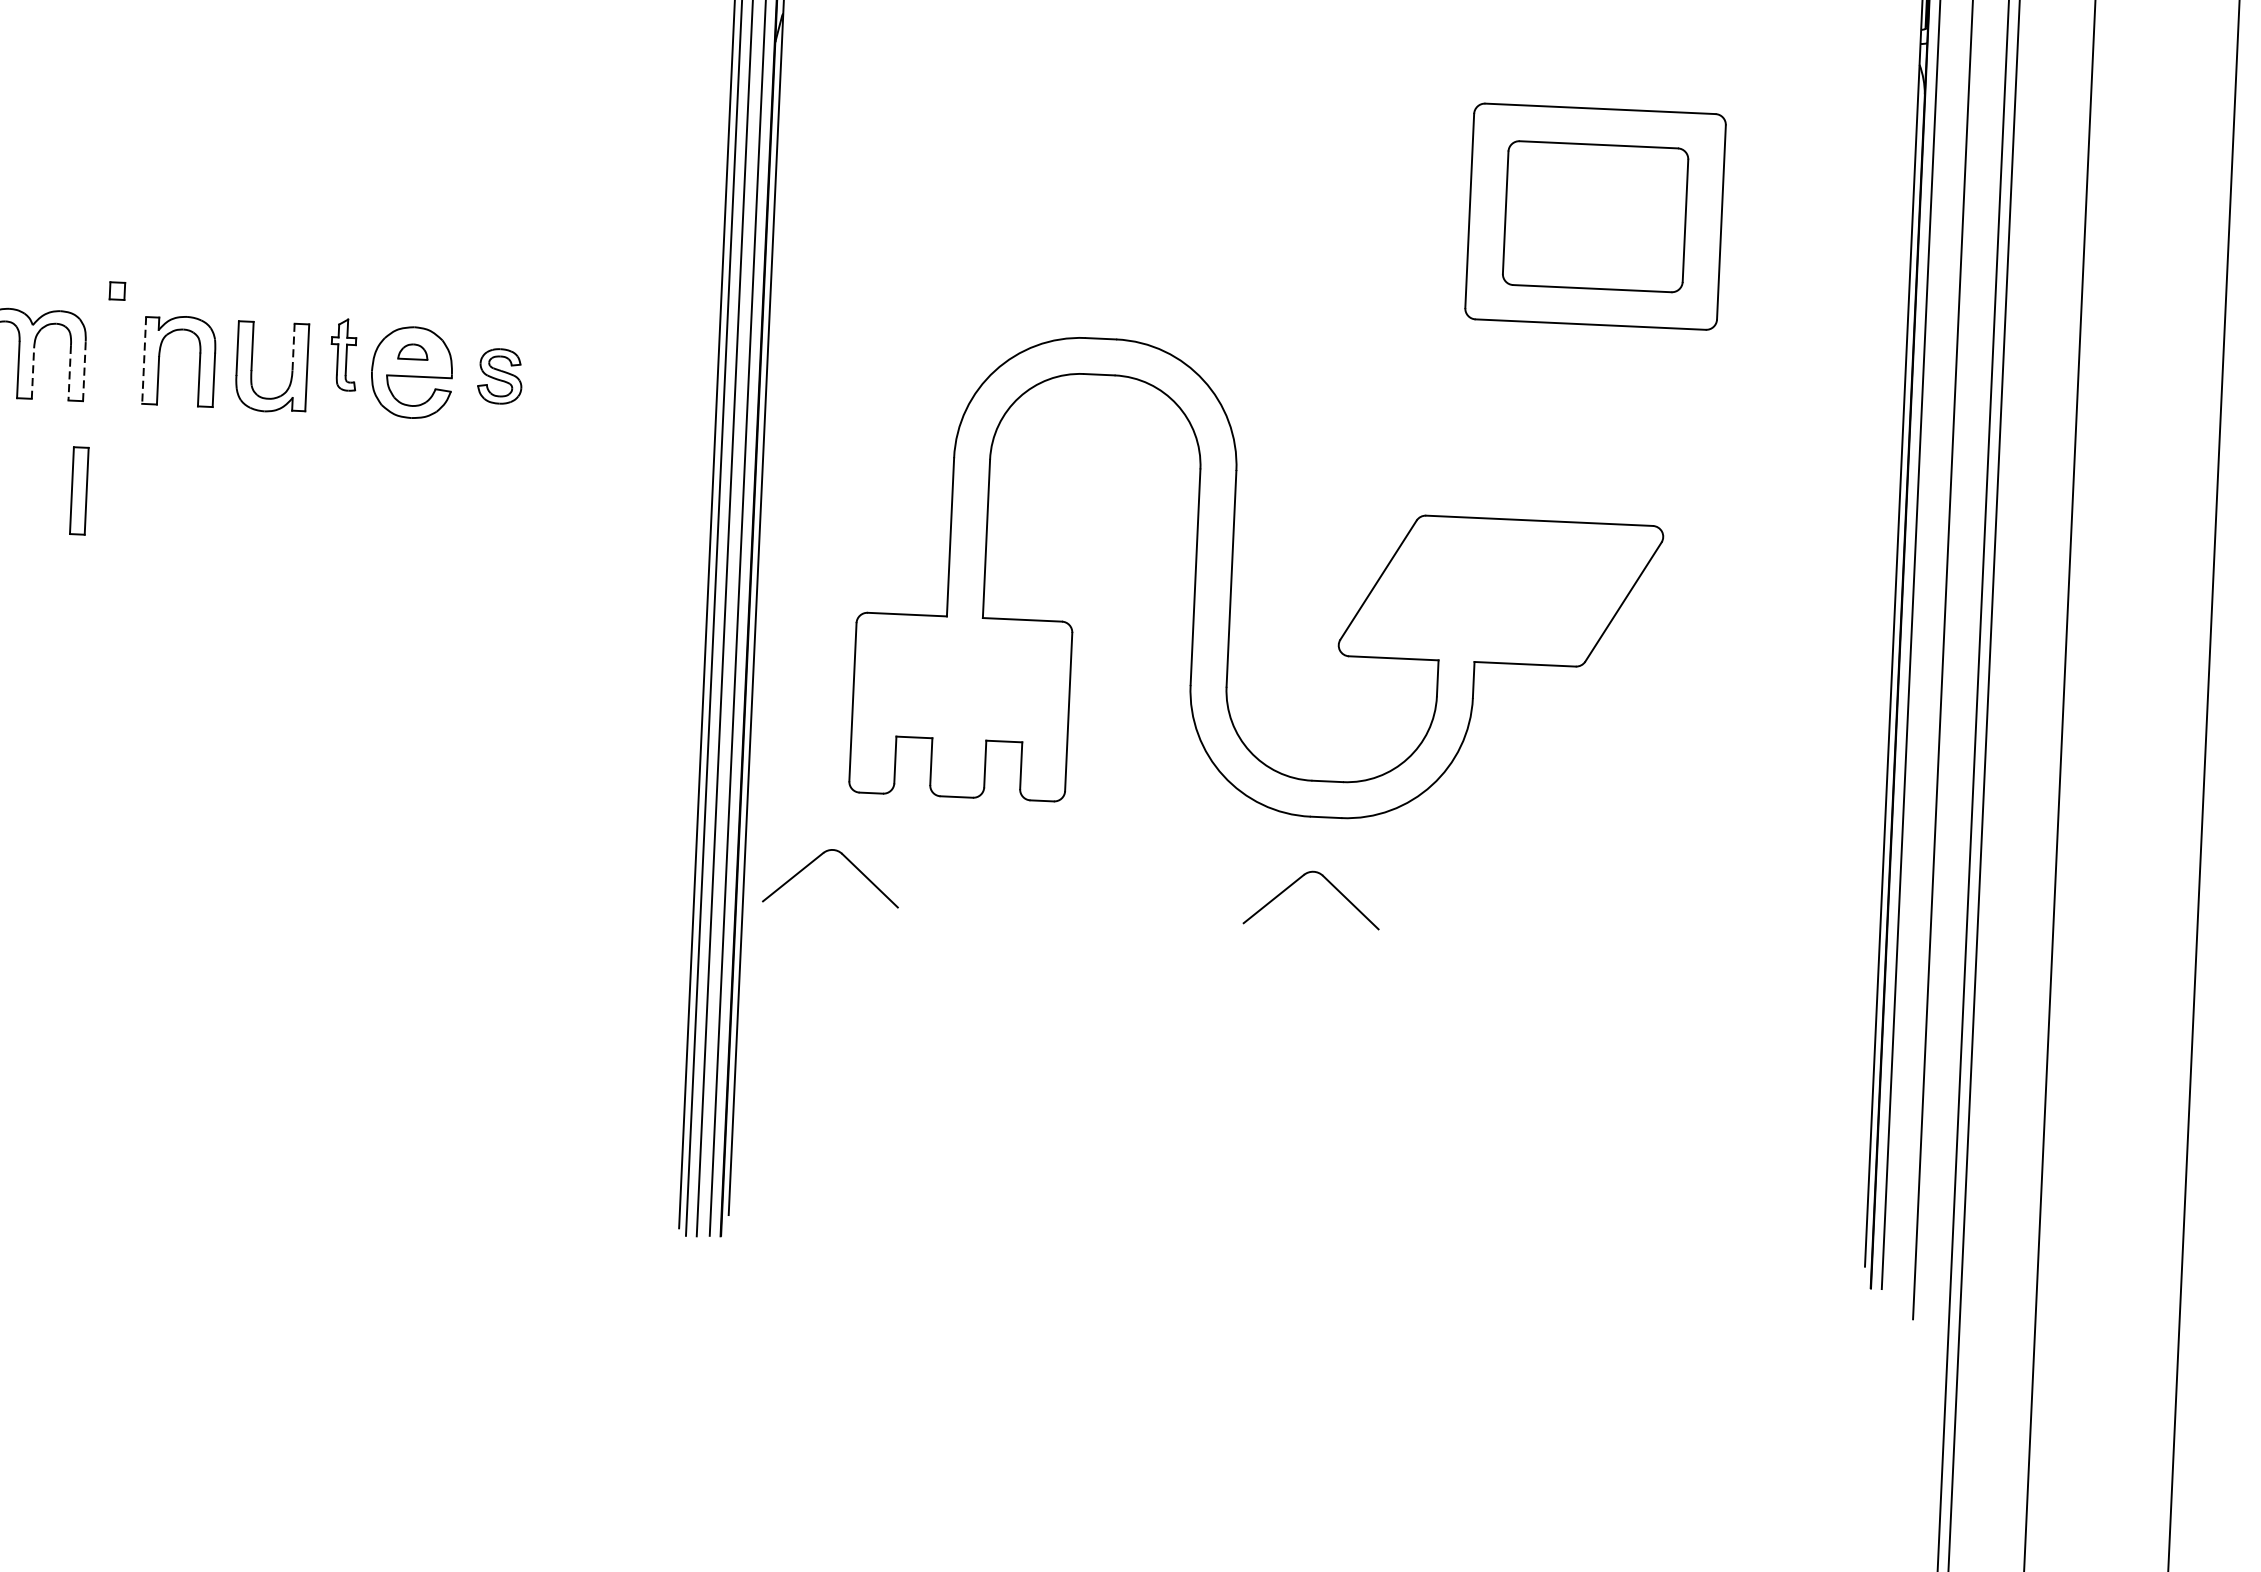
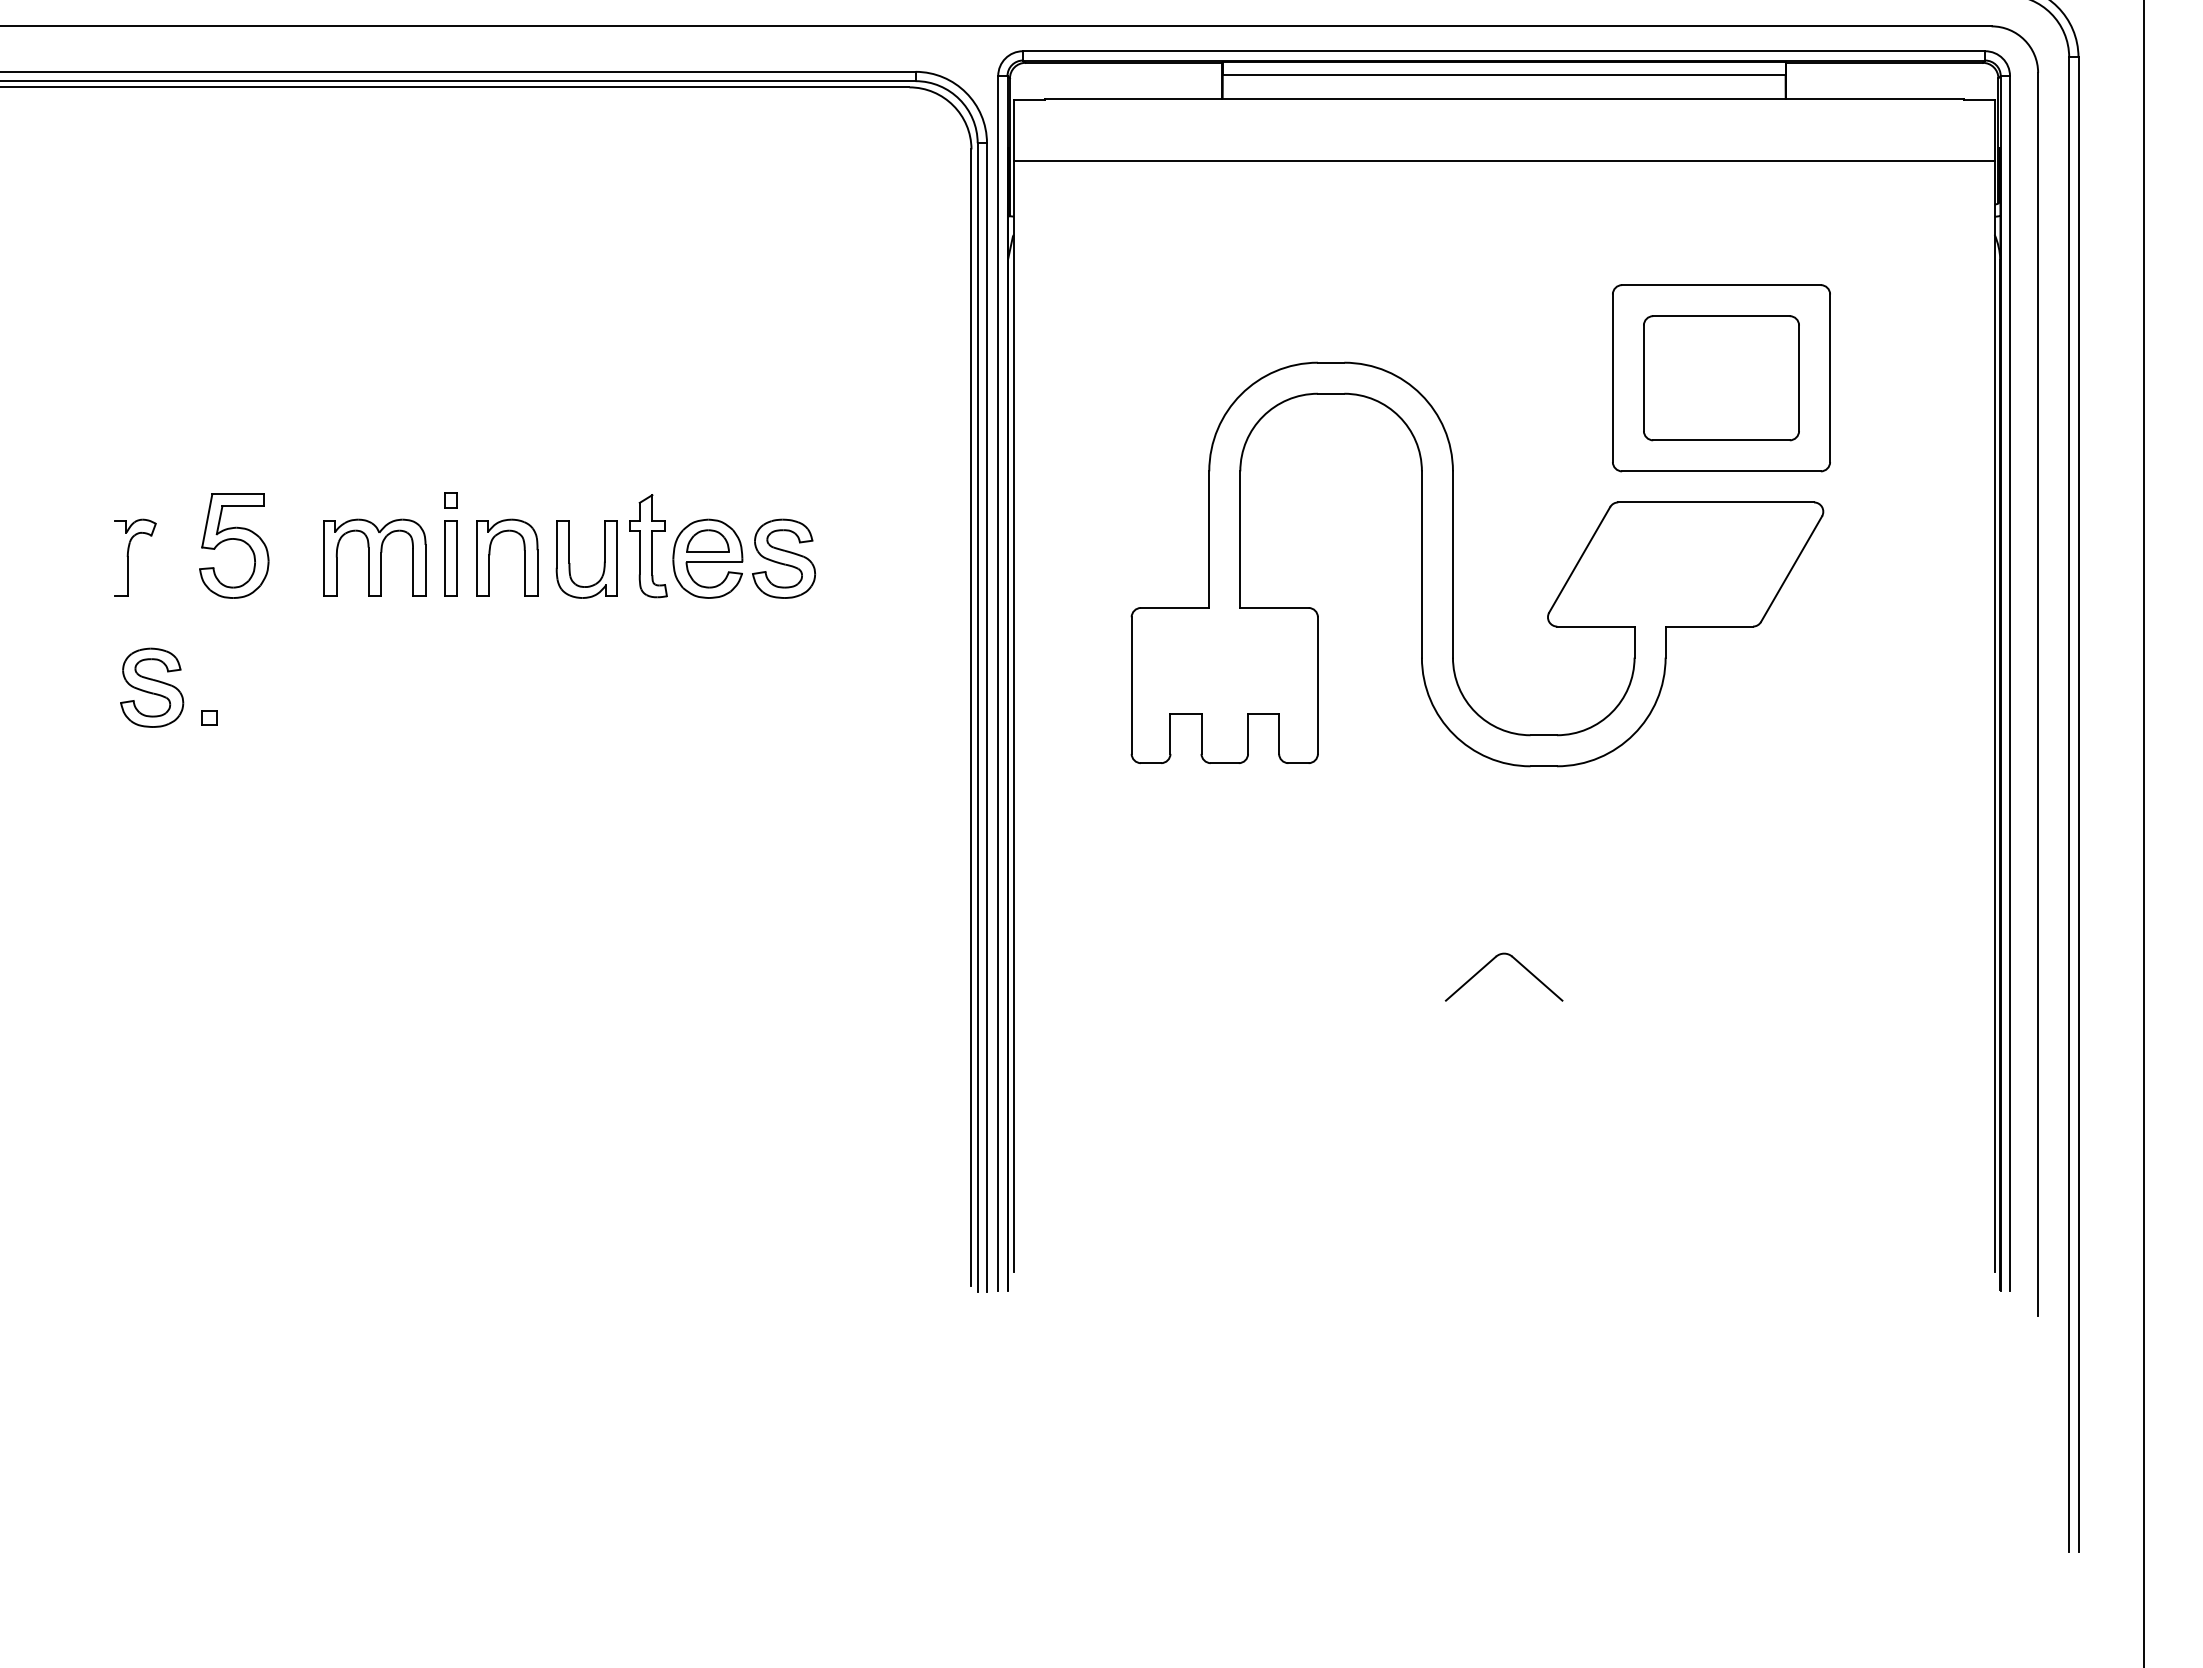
line: (293, 347) -> (604, 541), dashed -> solid
part: (412, 351) -> (707, 540), size x1.67
part: (343, 355) -> (648, 546), size x1.67
line: (143, 361) -> (476, 559), dashed -> solid
line: (84, 371) -> (425, 570), dashed -> solid
line: (70, 372) -> (413, 572), dashed -> solid
line: (33, 373) -> (381, 574), dashed -> solid
part: (499, 376) -> (783, 558), size x1.67
part: (78, 490) -> (450, 558), moved
part: (1232, 578) -> (1453, 564), moved
part: (818, 858) -> (1077, 961), removed

